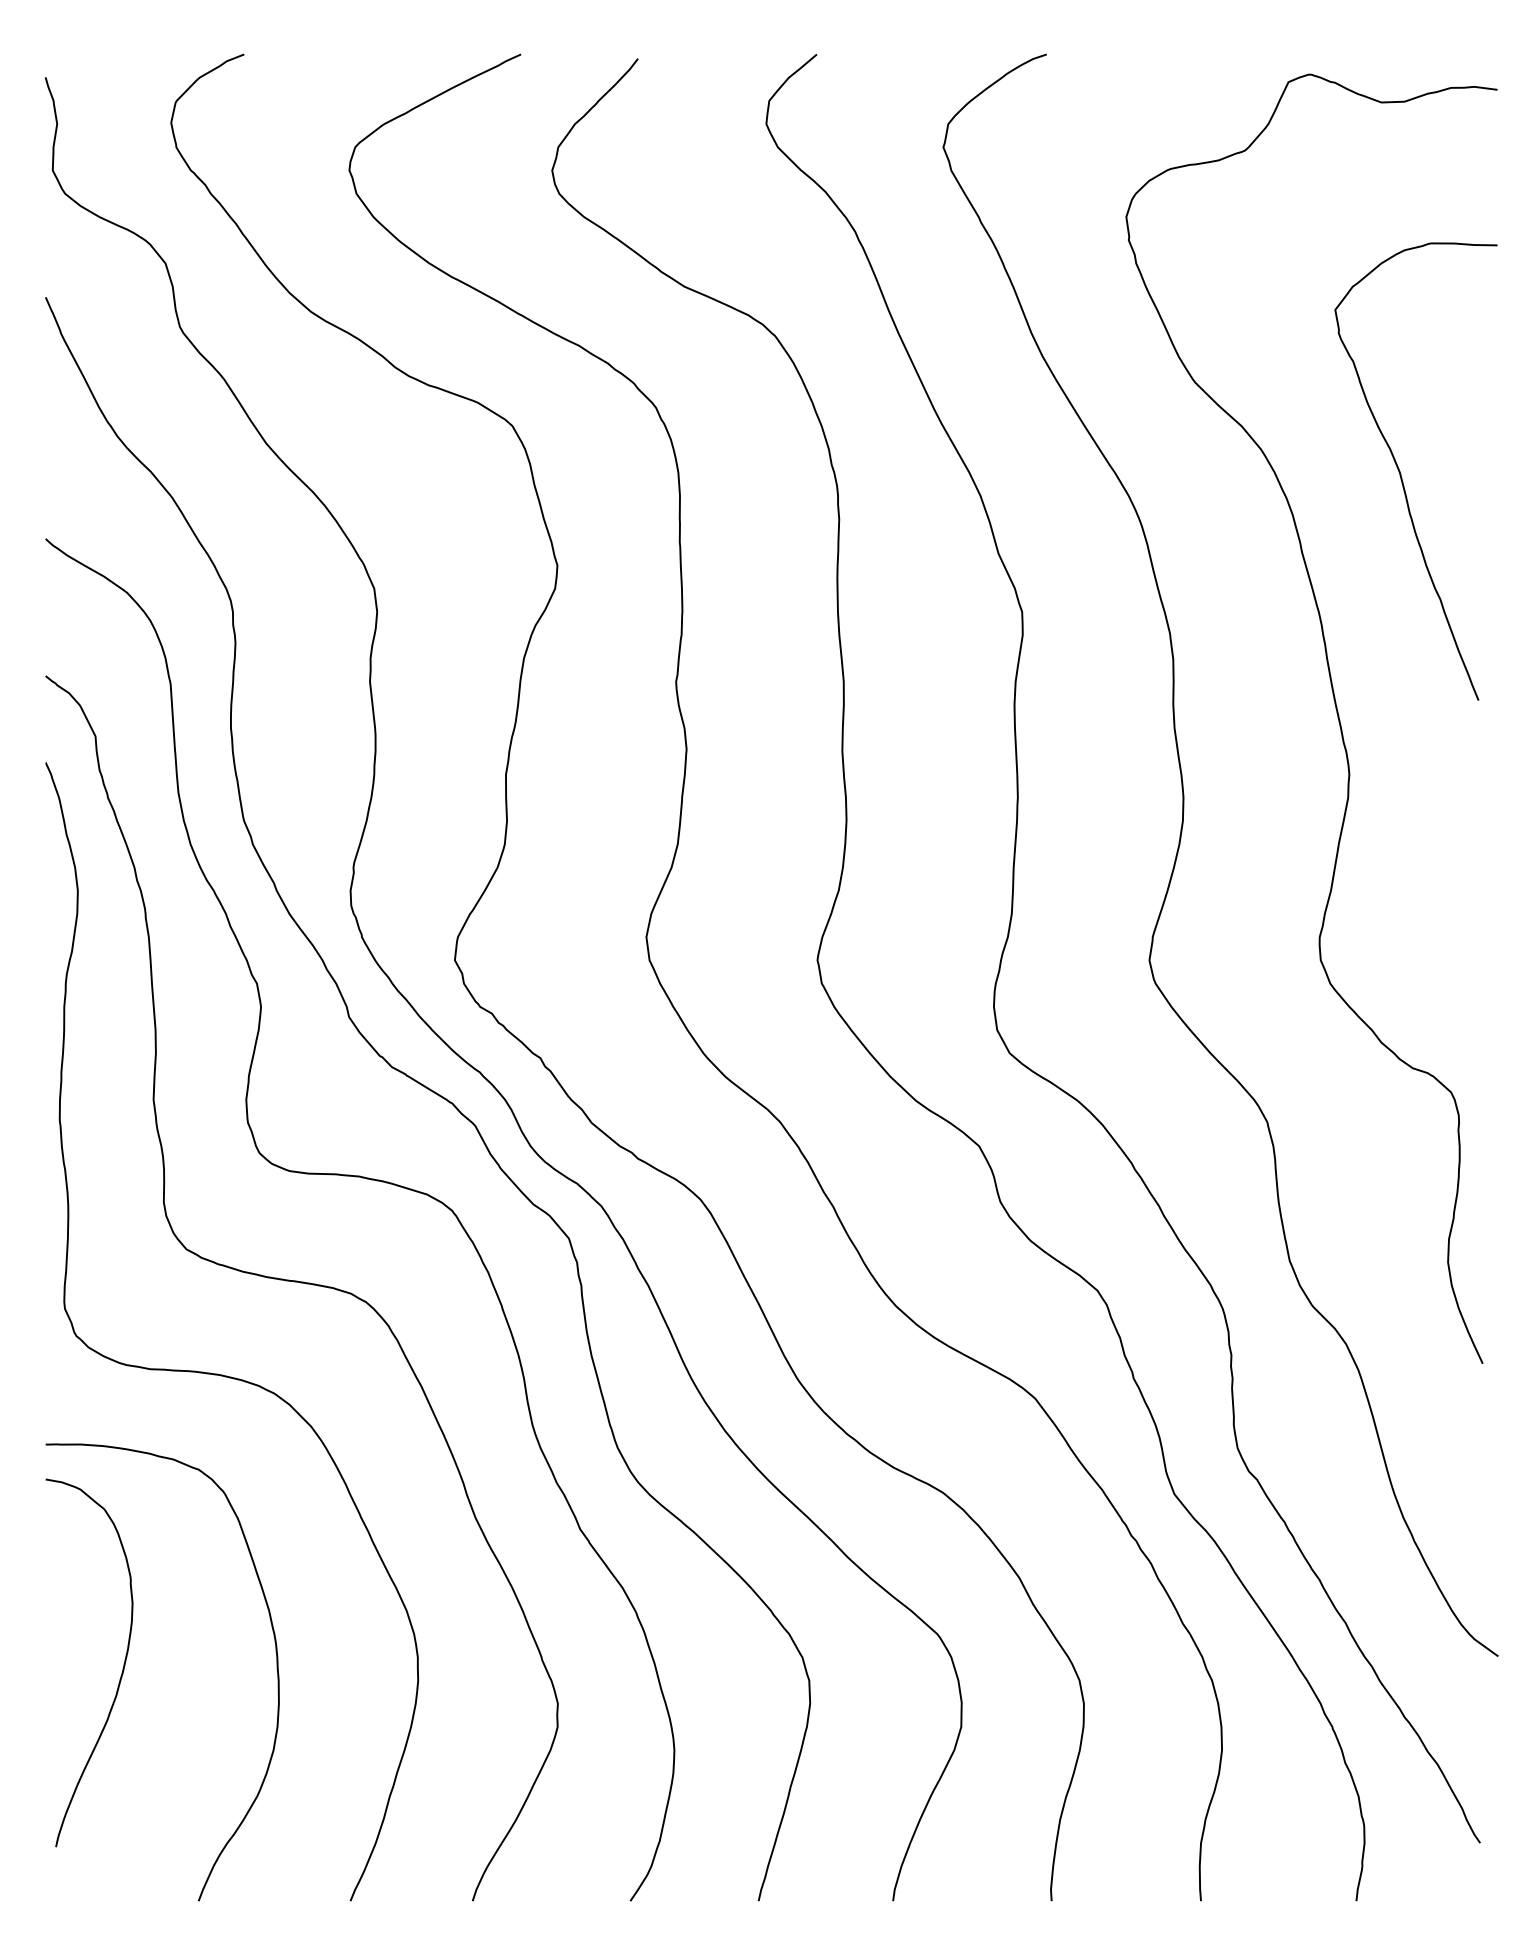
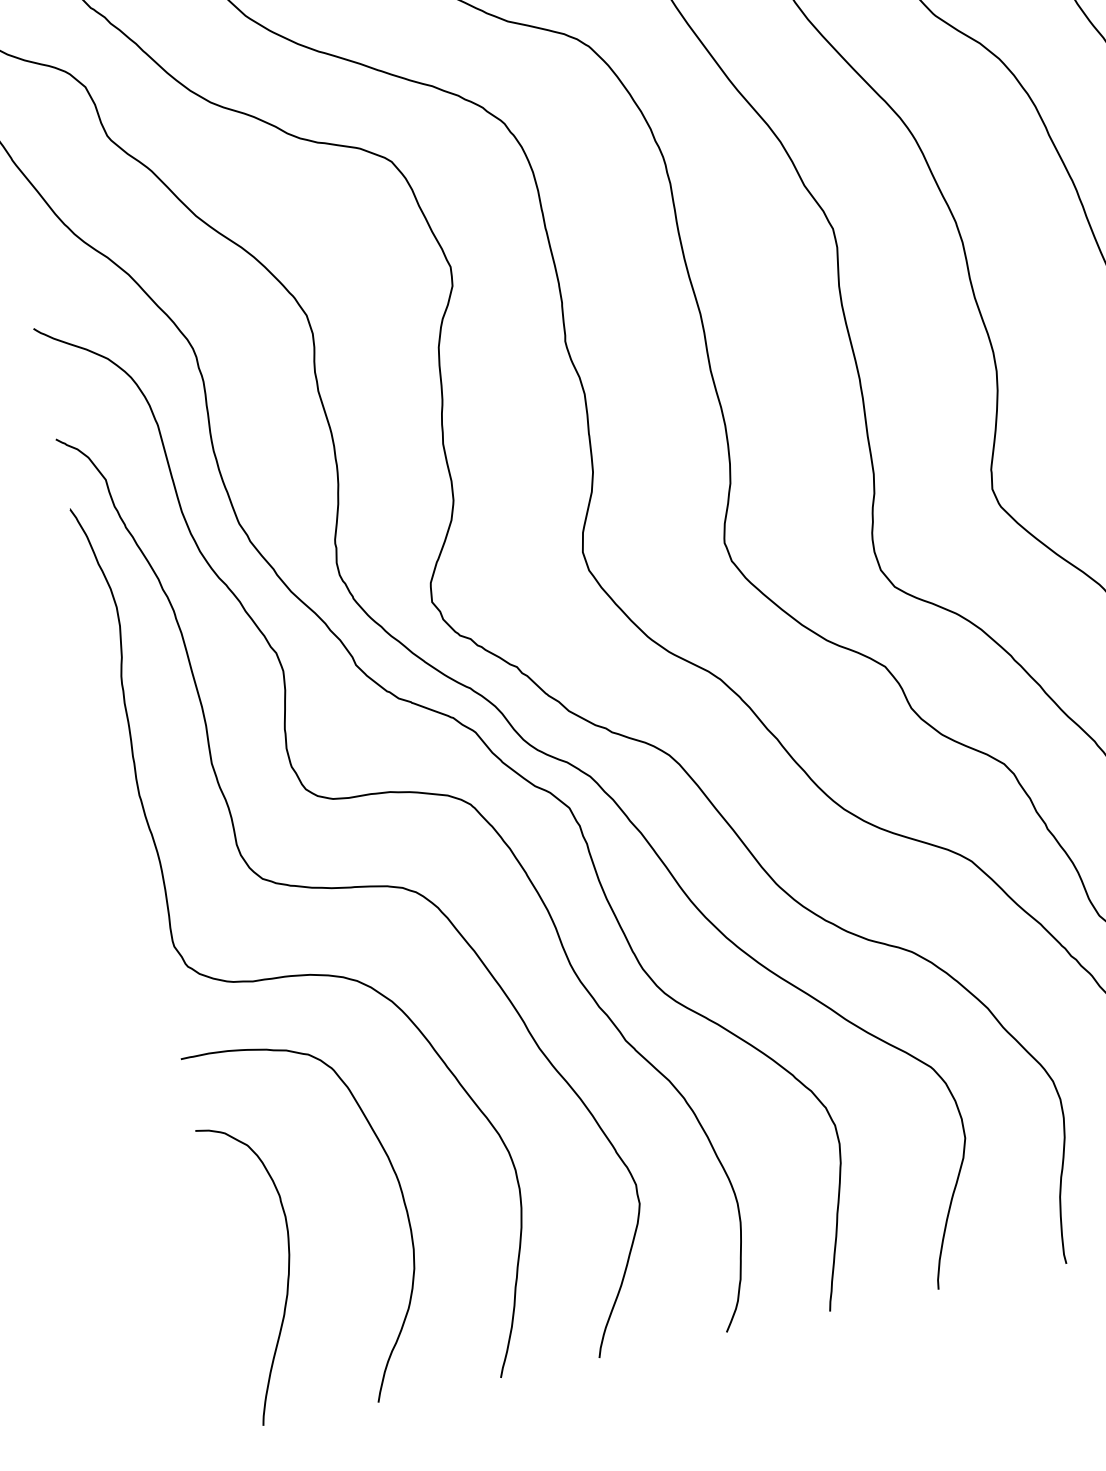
curve: (121, 1672) -> (287, 1274), moved

